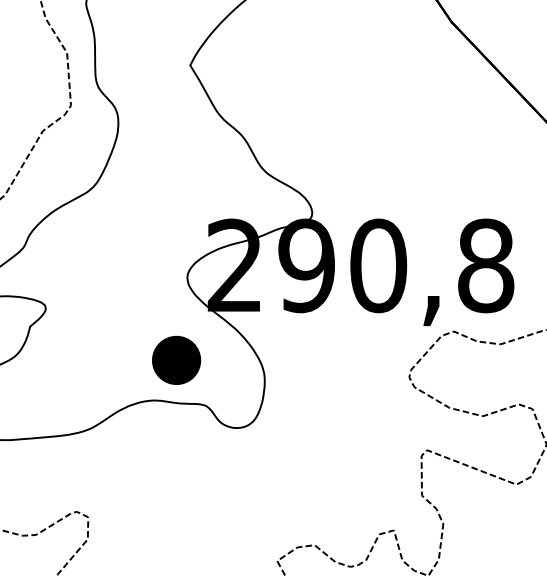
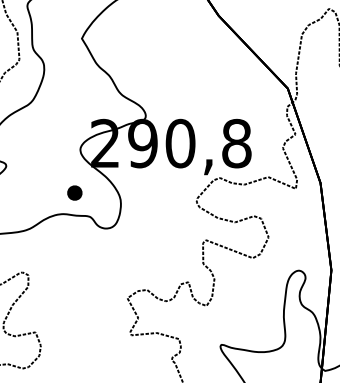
part: (176, 359) -> (74, 192), size x0.6

